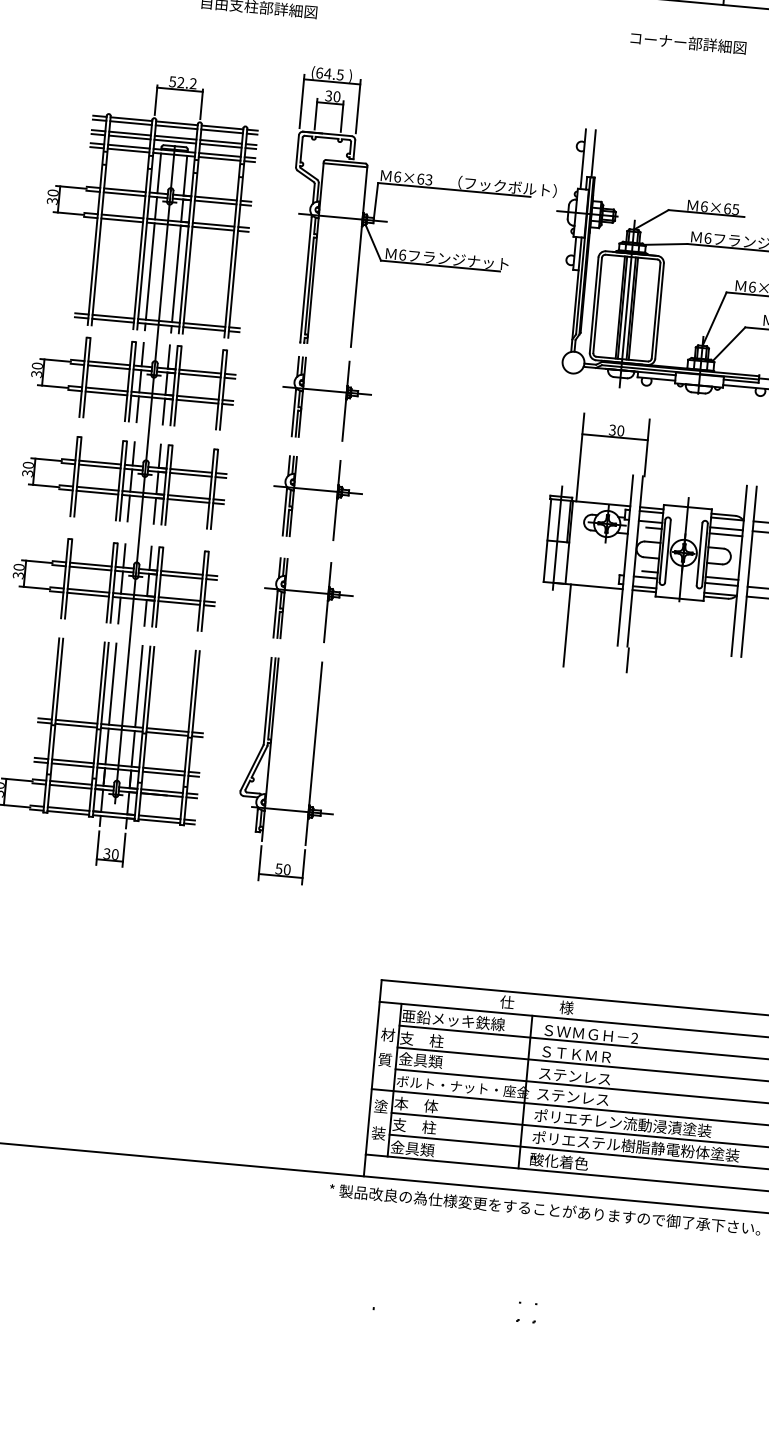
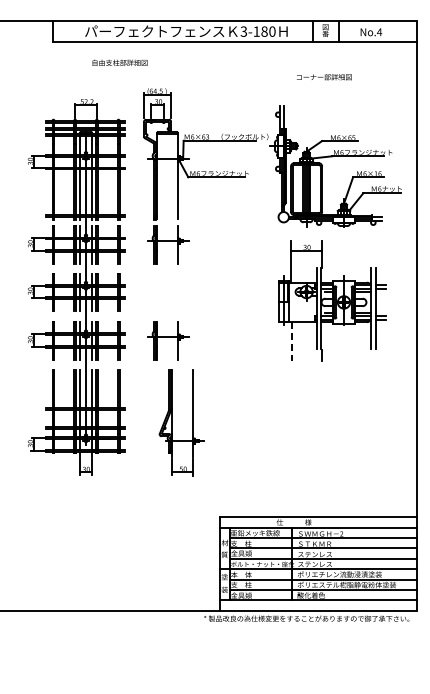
text: (688, 43) -> (324, 77), moved
part: (317, 498) -> (168, 292), removed
line: (568, 625) -> (292, 341), solid -> dashed
part: (269, 769) -> (172, 422), moved

